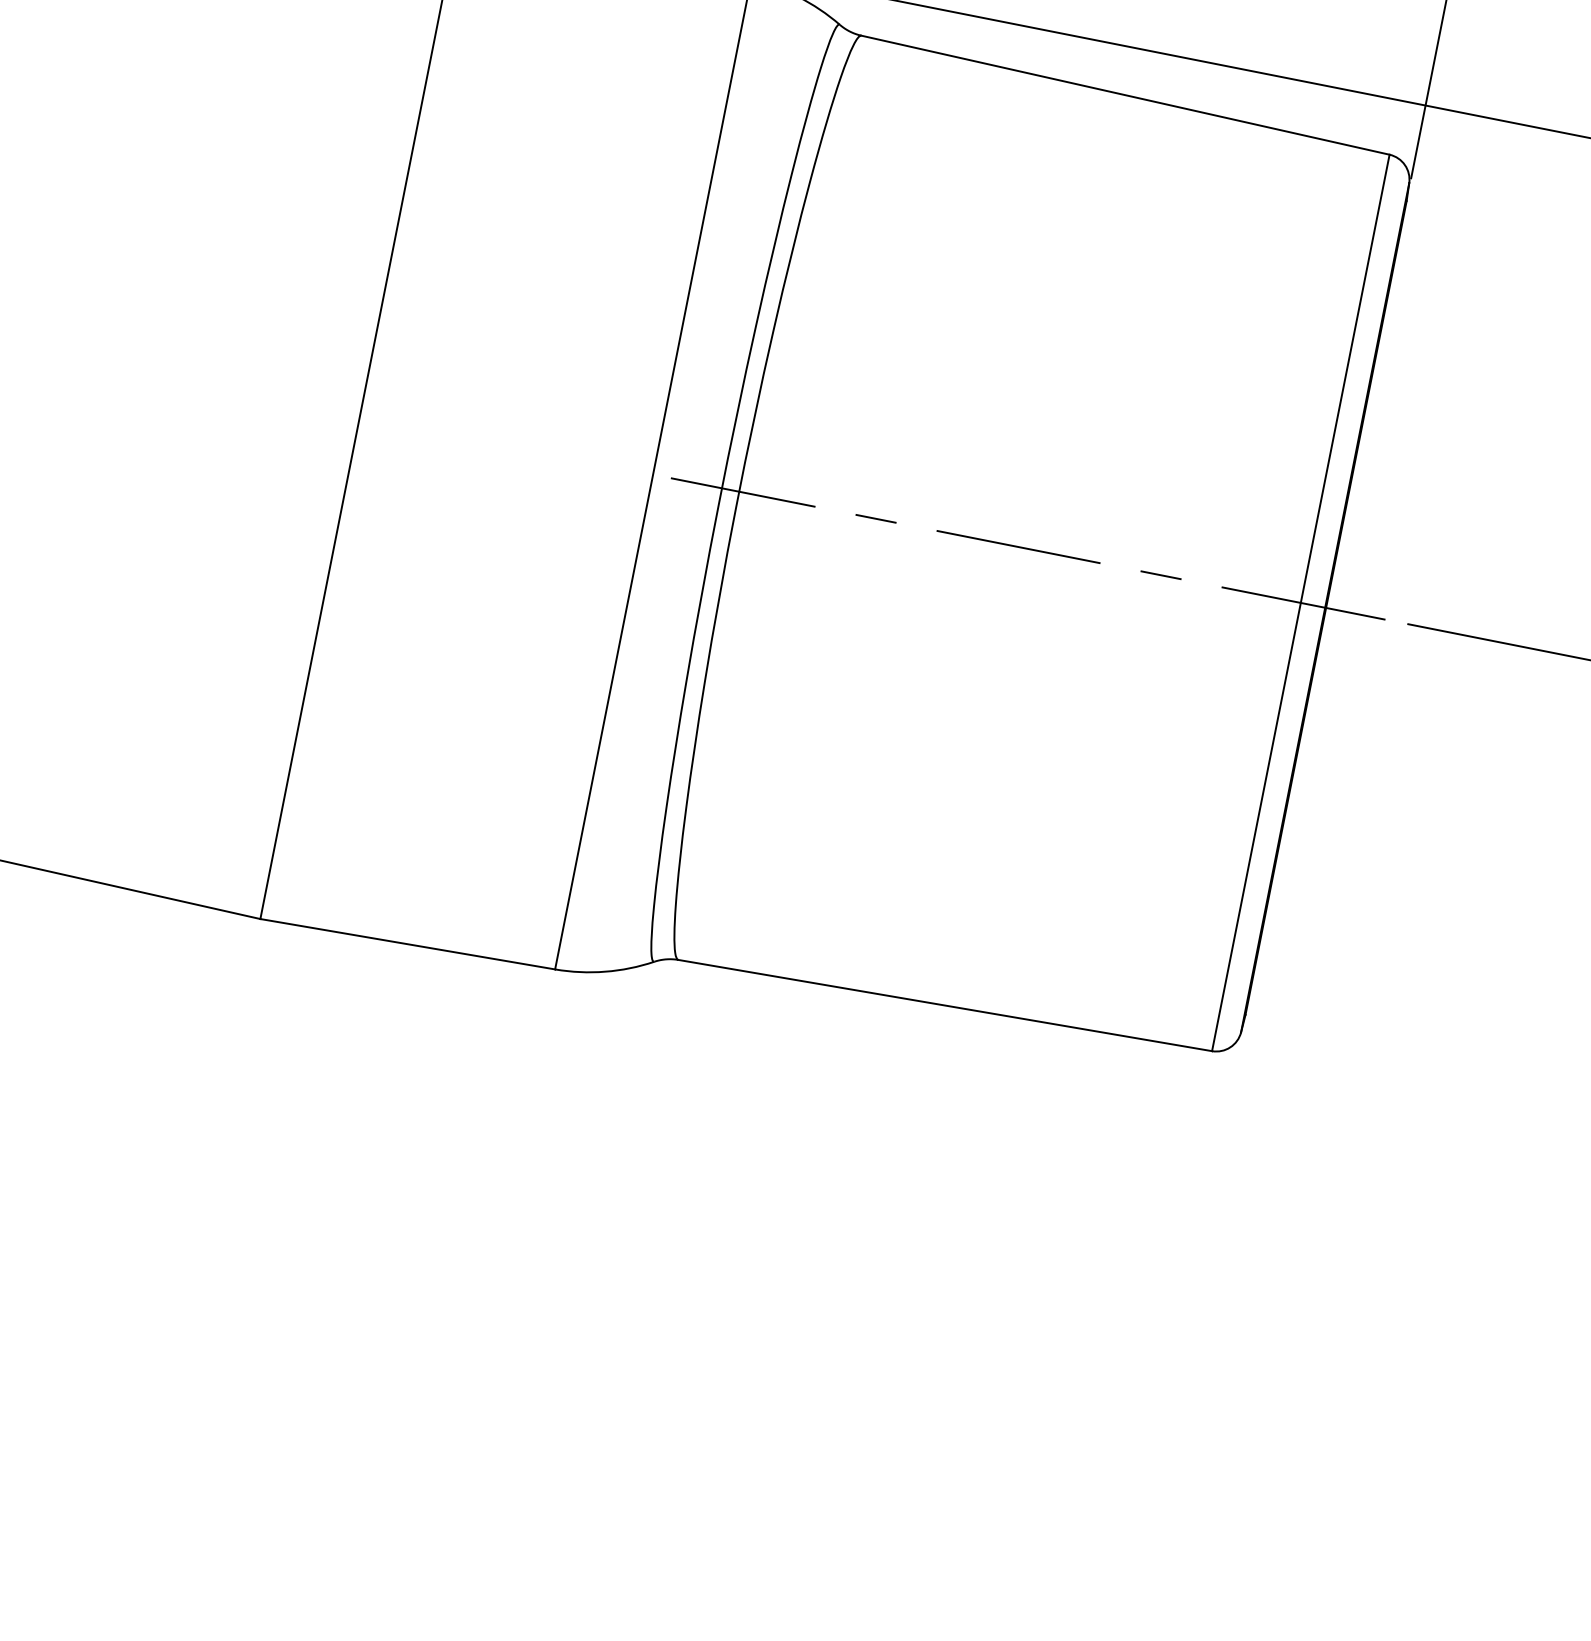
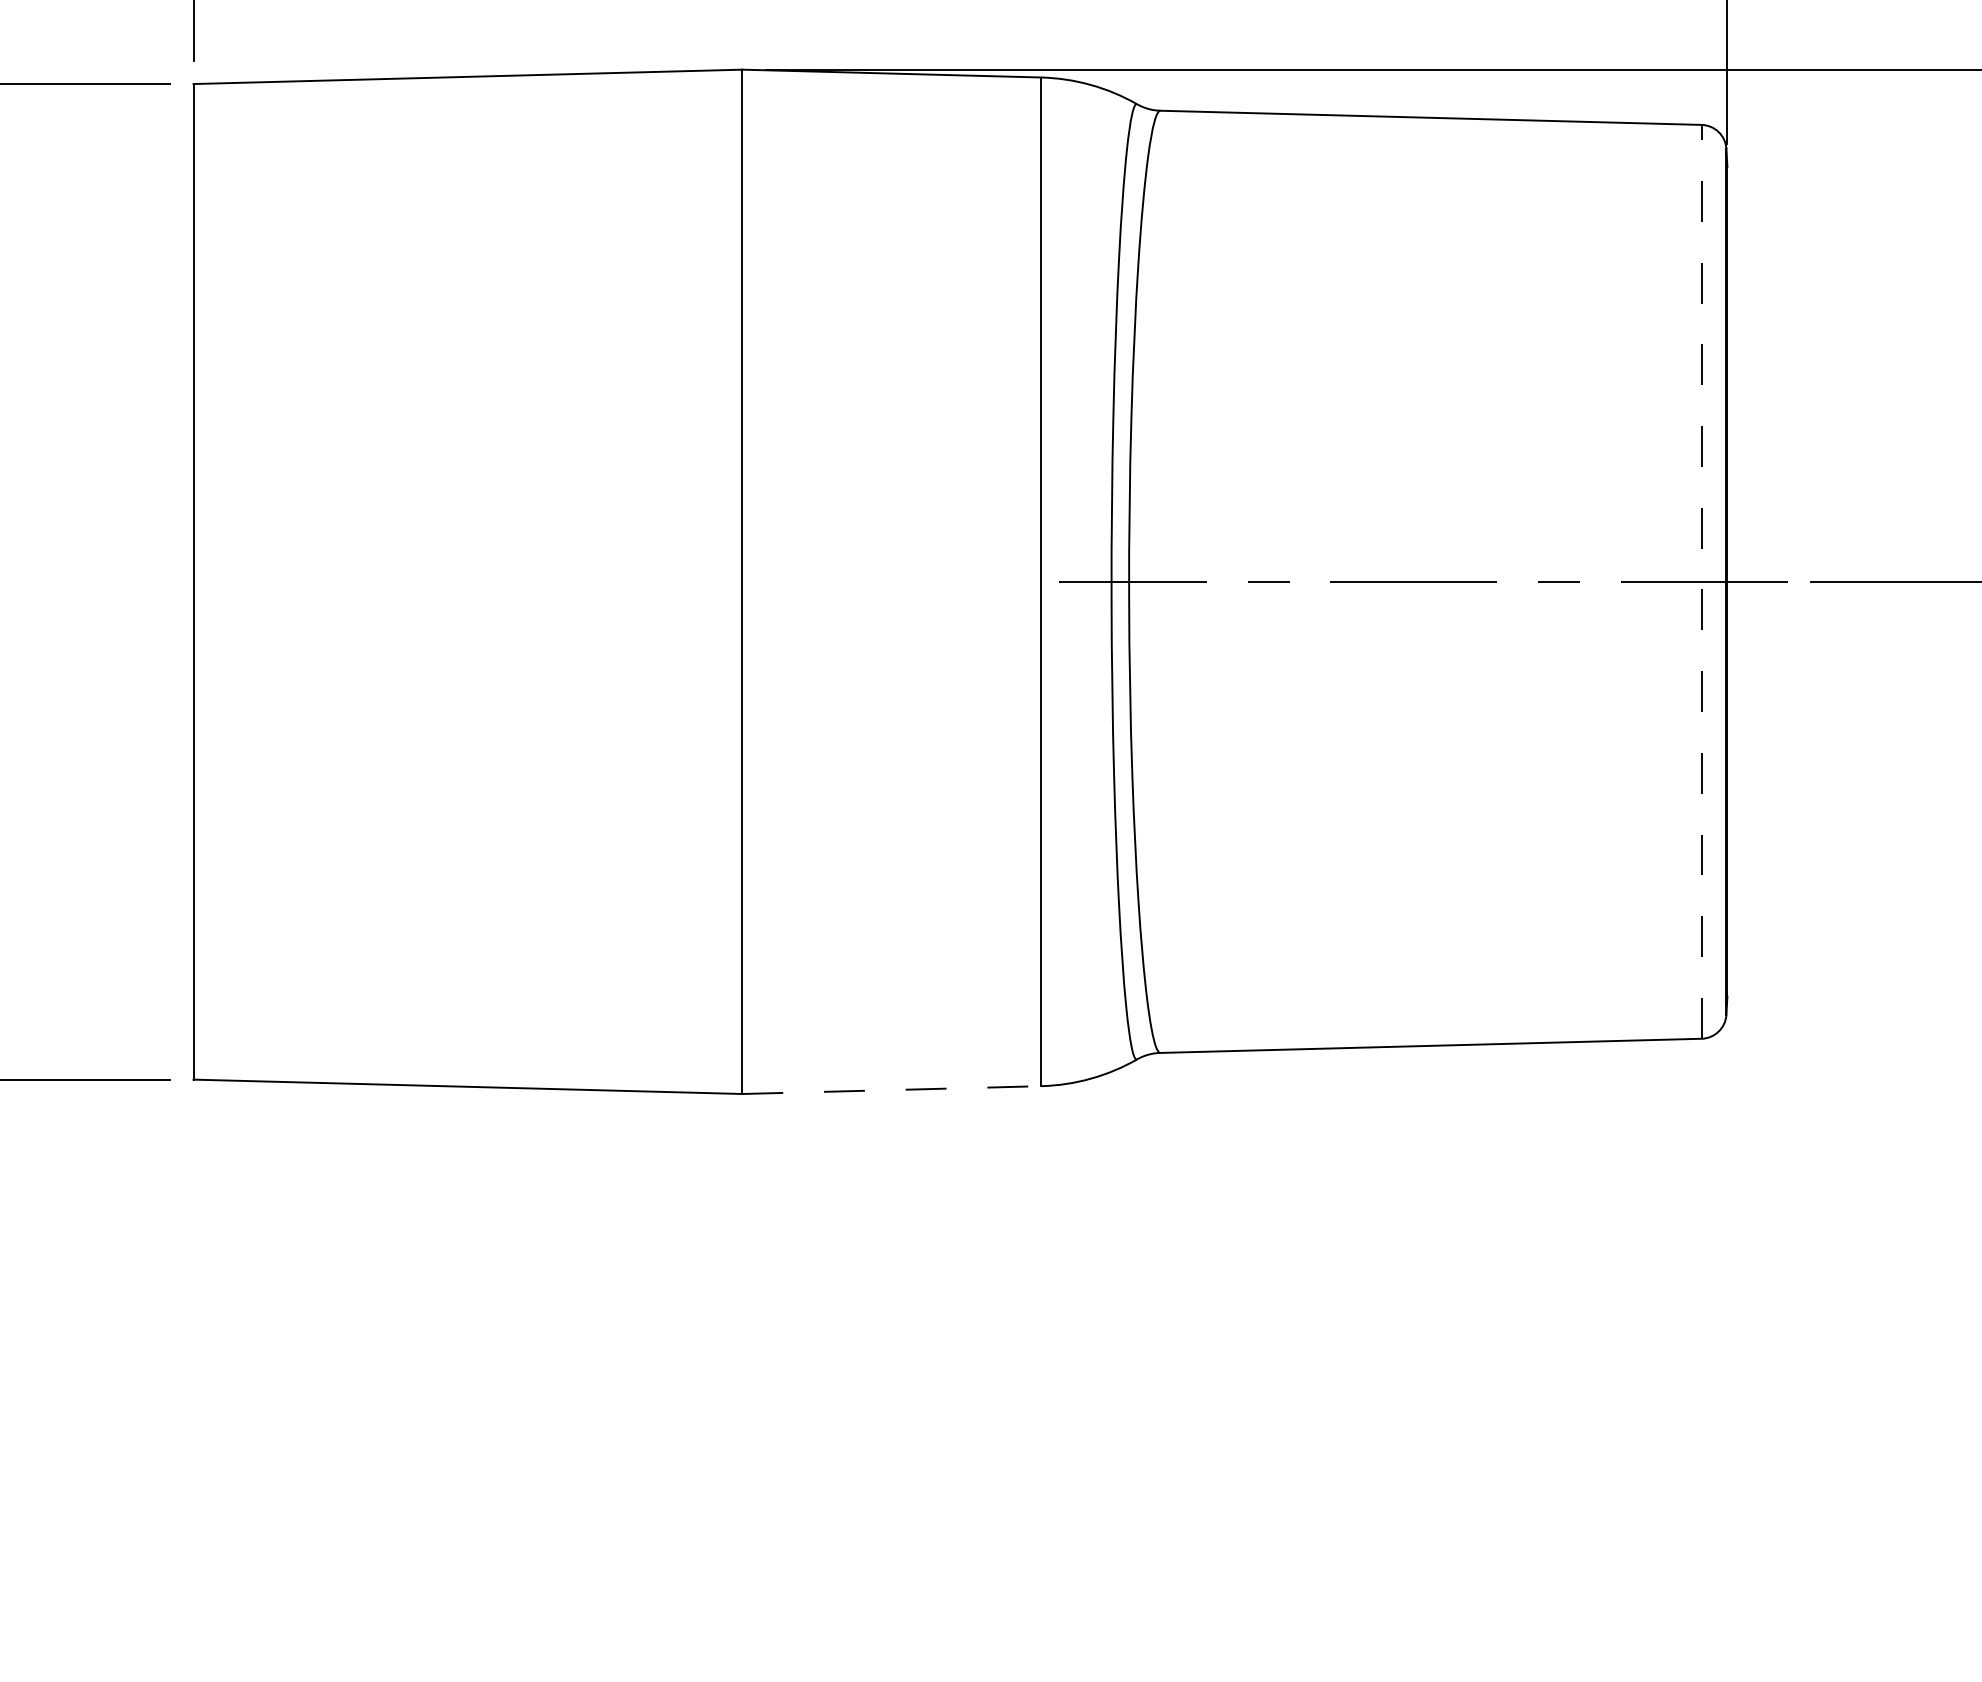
line: (1300, 602) -> (1701, 581), solid -> dashed
line: (407, 944) -> (891, 1090), solid -> dashed

